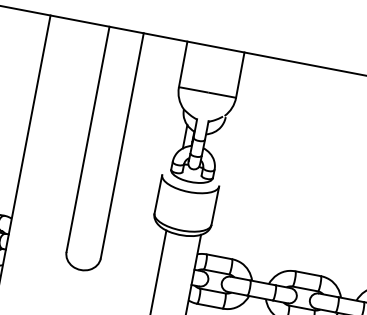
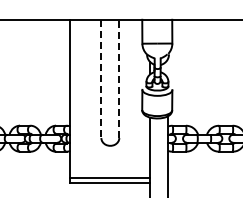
line: (88, 140) -> (101, 79), solid -> dashed
line: (122, 145) -> (119, 78), solid -> dashed

